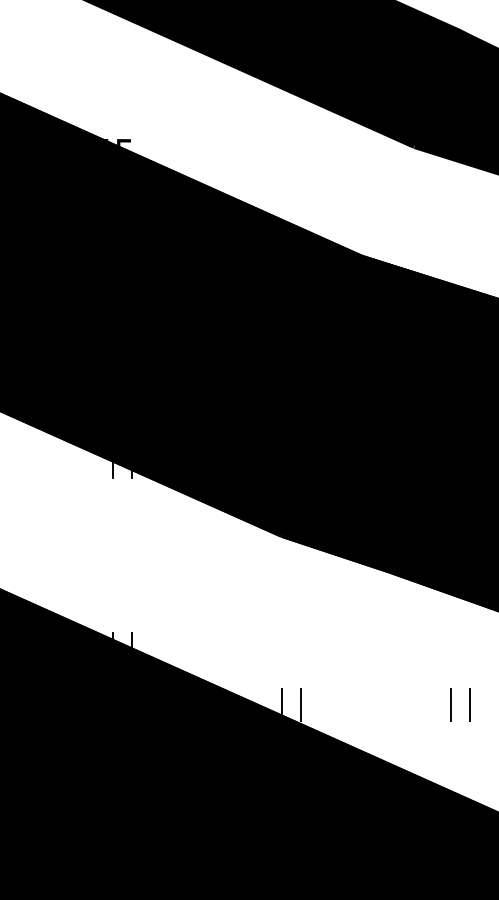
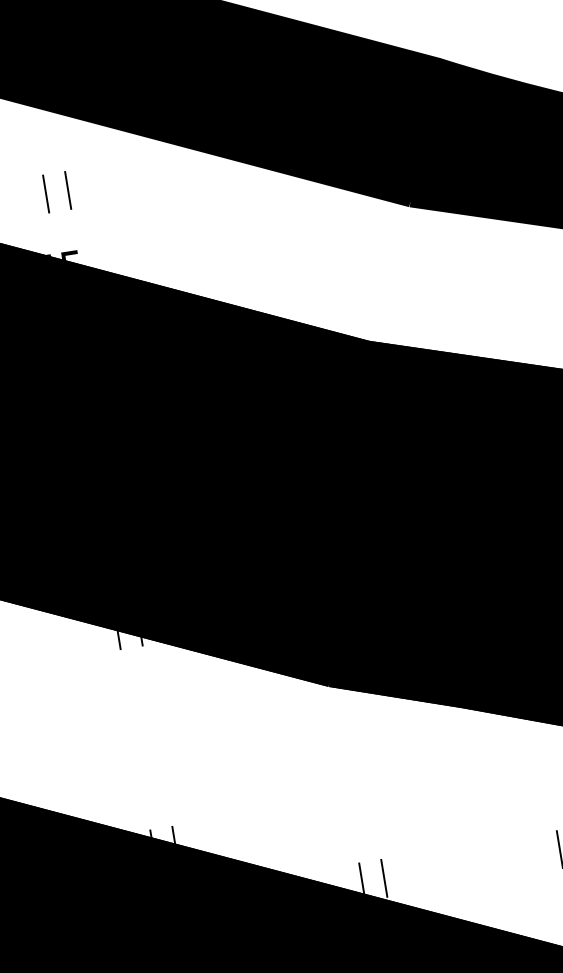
part: (113, 88) -> (47, 194), added

